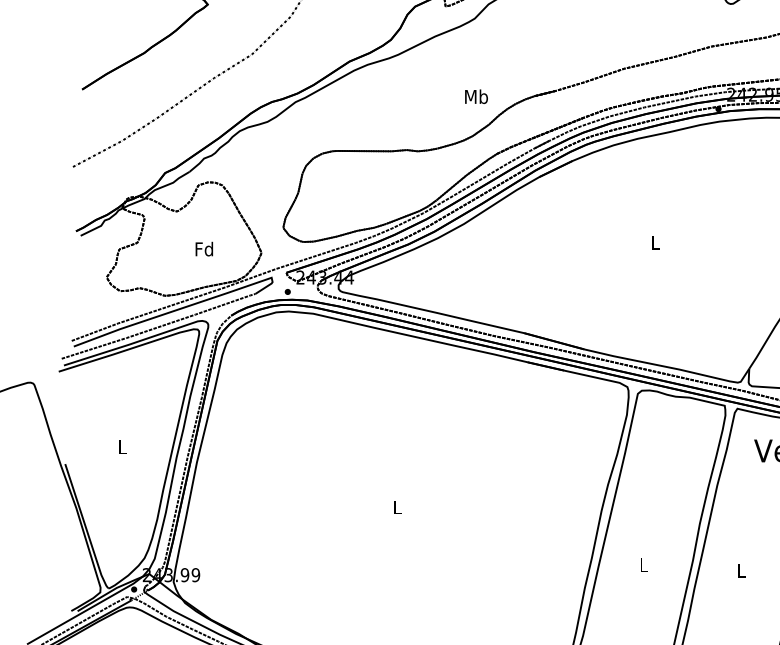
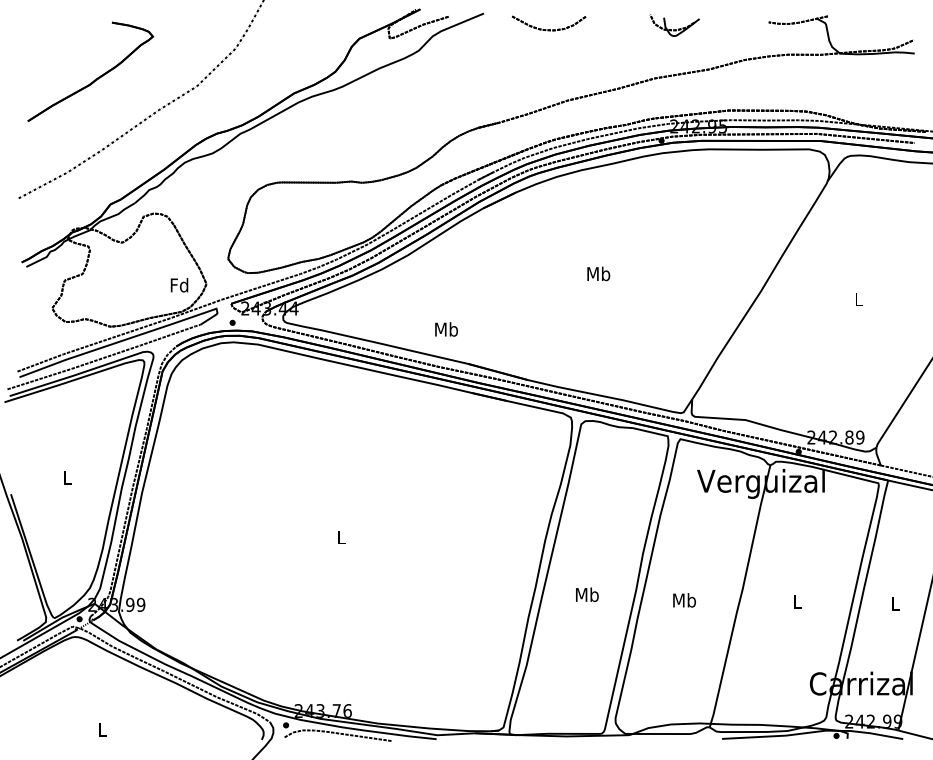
text: (476, 96) -> (446, 329), moved
text: (655, 242) -> (598, 273), L -> Mb
text: (204, 249) -> (179, 285), moved
text: (644, 564) -> (587, 594), L -> Mb
text: (741, 570) -> (684, 600), L -> Mb

